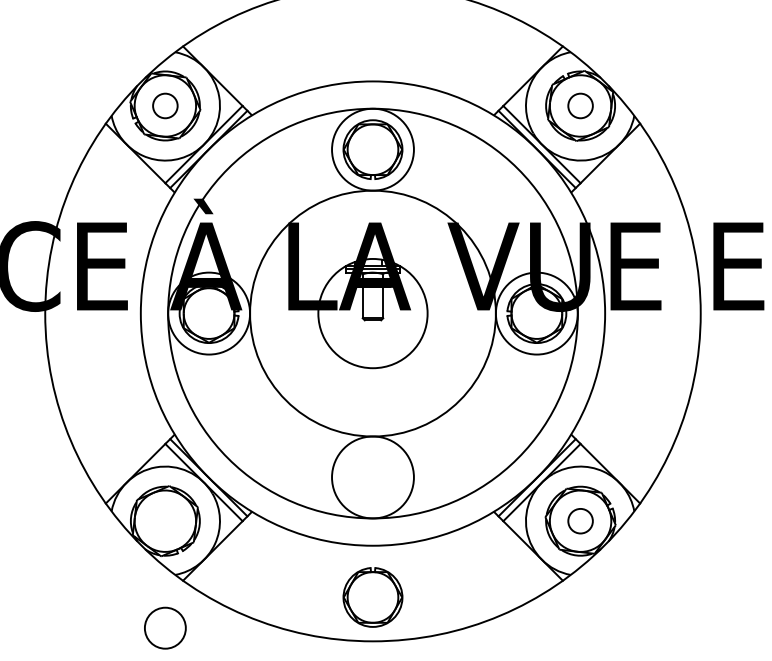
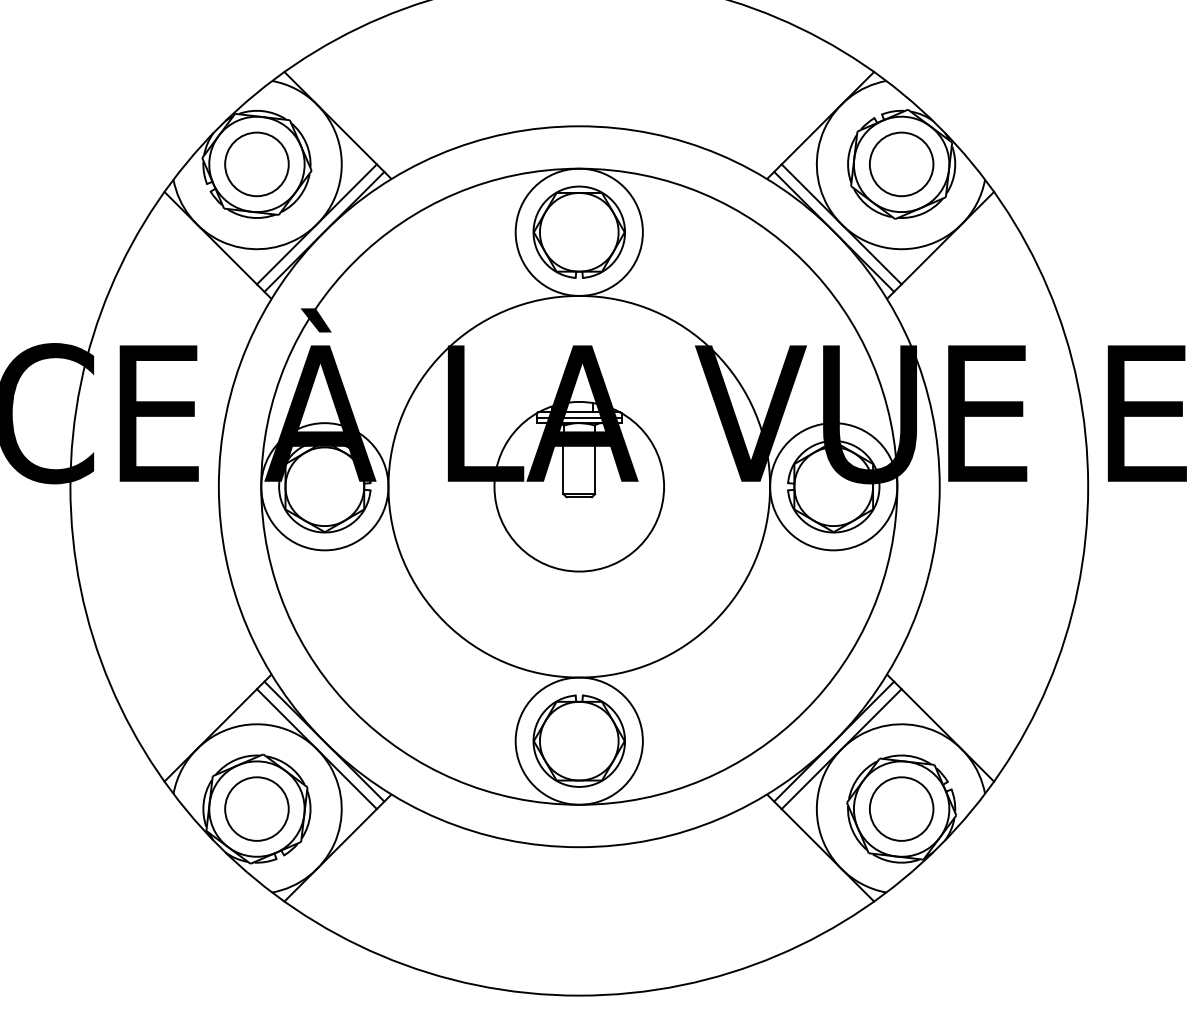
circle: (164, 105) -> (255, 163), size x1.67
circle: (580, 105) -> (901, 163), size x1.67
circle: (580, 520) -> (901, 807), size x1.67
part: (372, 597) -> (578, 741), moved
circle: (165, 627) -> (257, 807), moved

